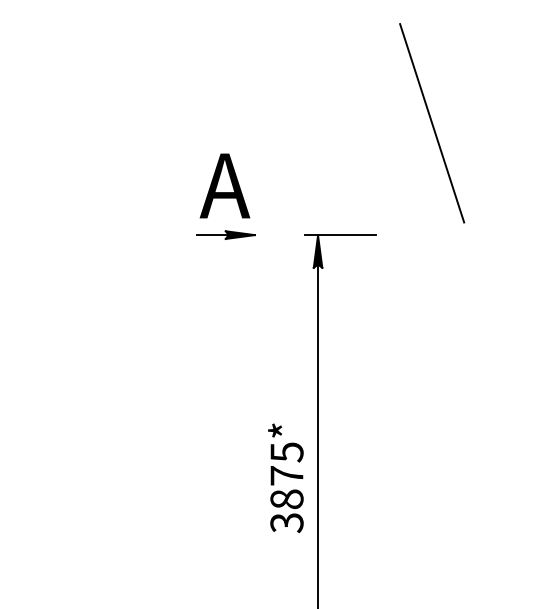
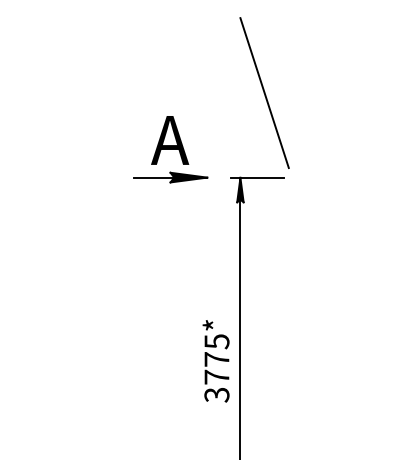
line: (431, 122) -> (264, 92), moved
part: (225, 235) -> (170, 177), size x1.67
text: (286, 498) -> (216, 376), 3875* -> 3775*

